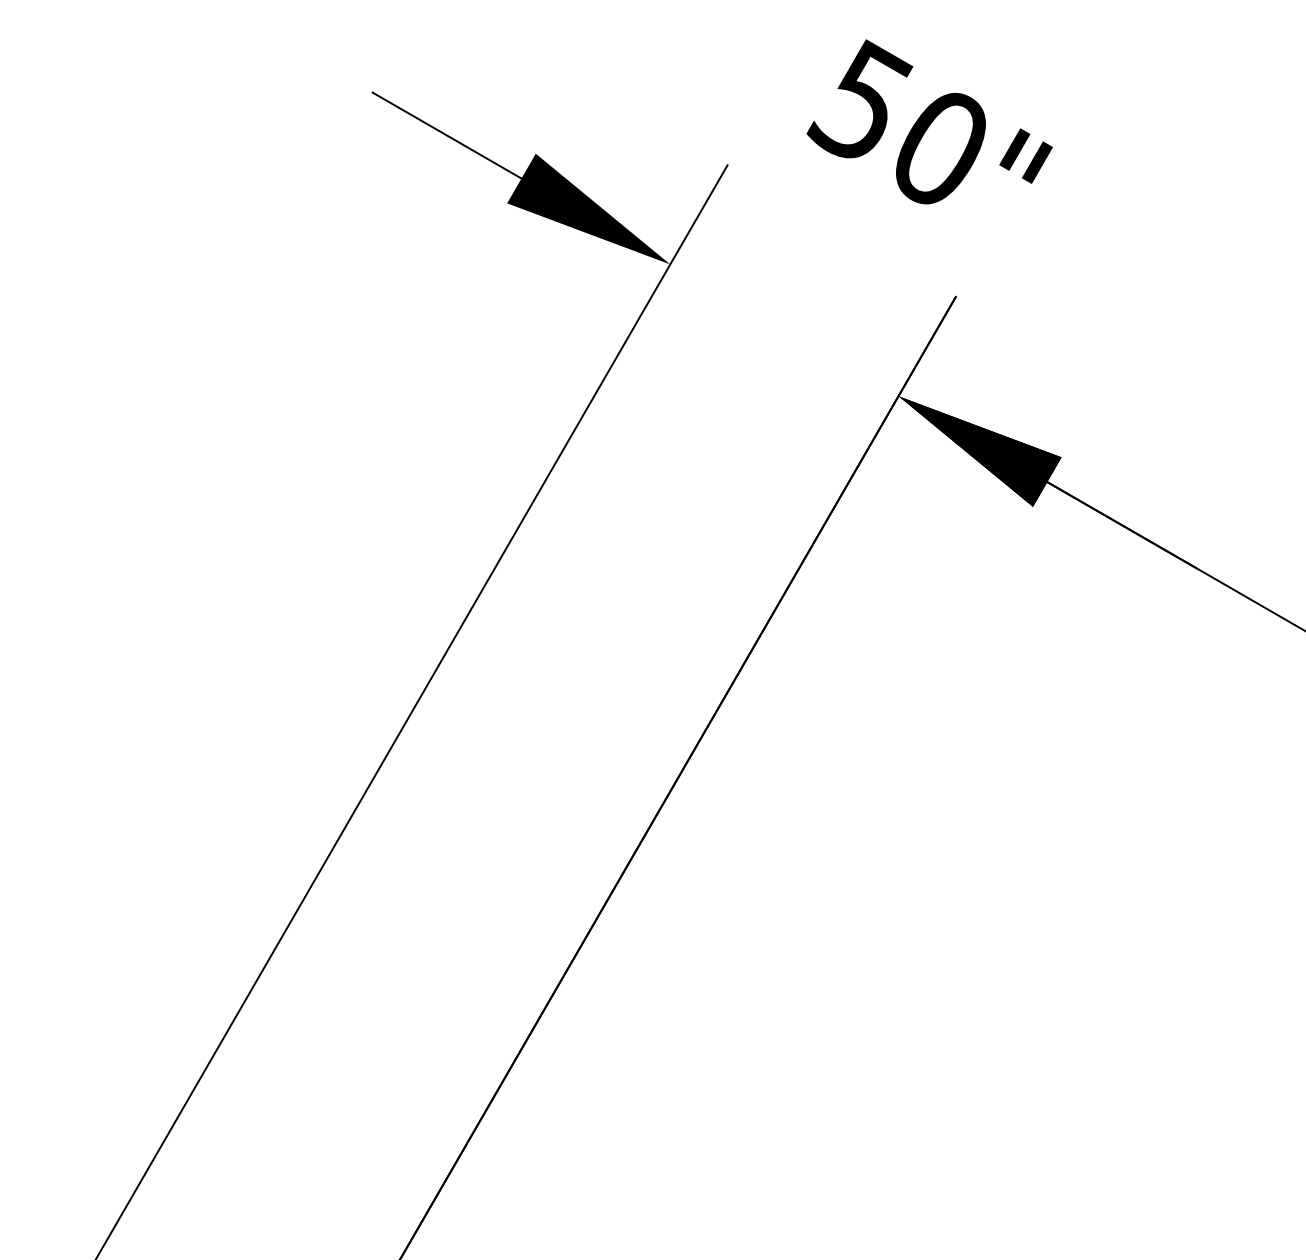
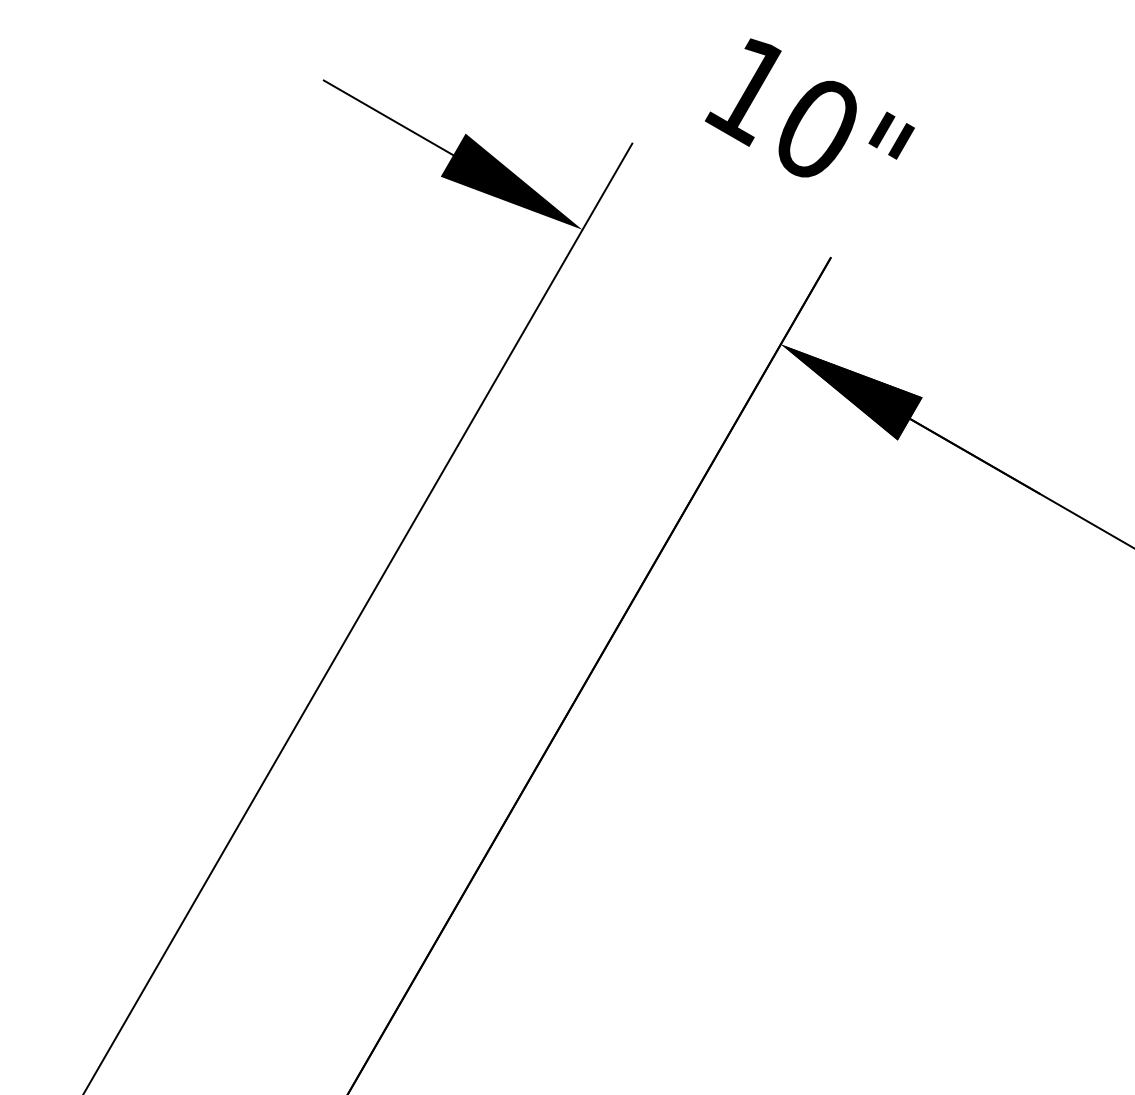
text: (860, 104) -> (747, 90), 50" -> 10"

